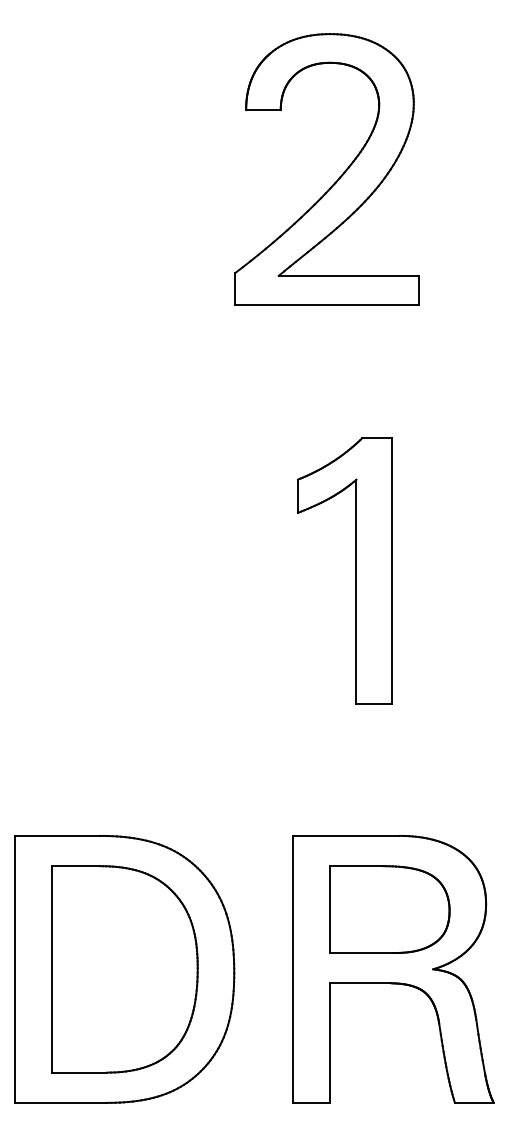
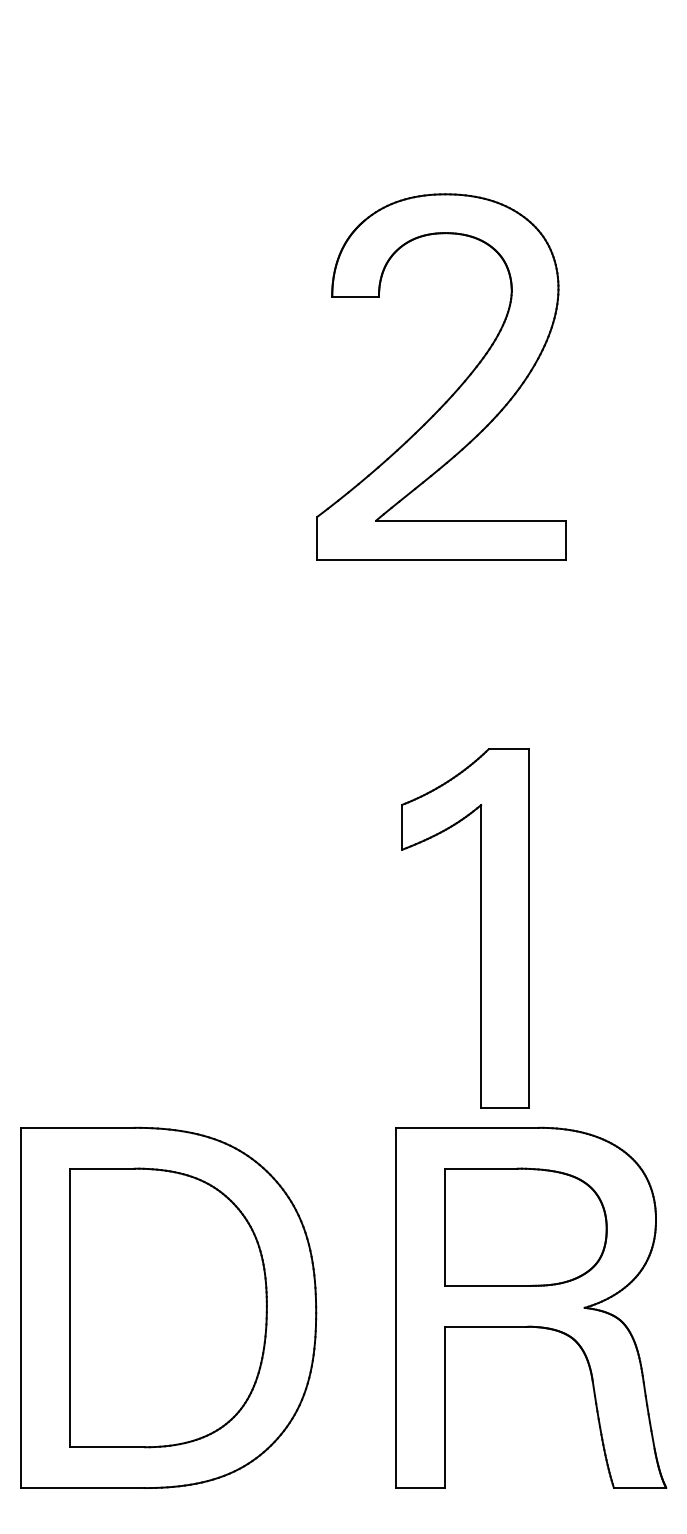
part: (338, 177) -> (456, 387), moved
part: (355, 570) -> (479, 927), moved

